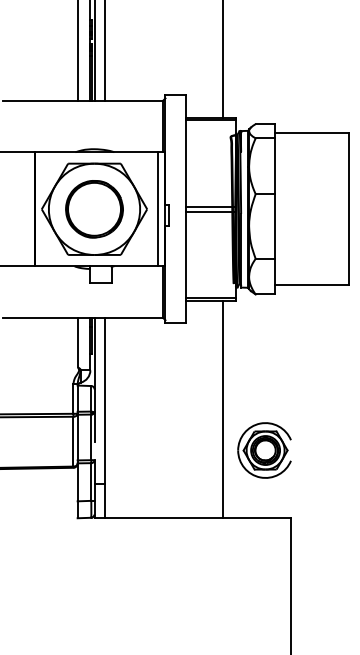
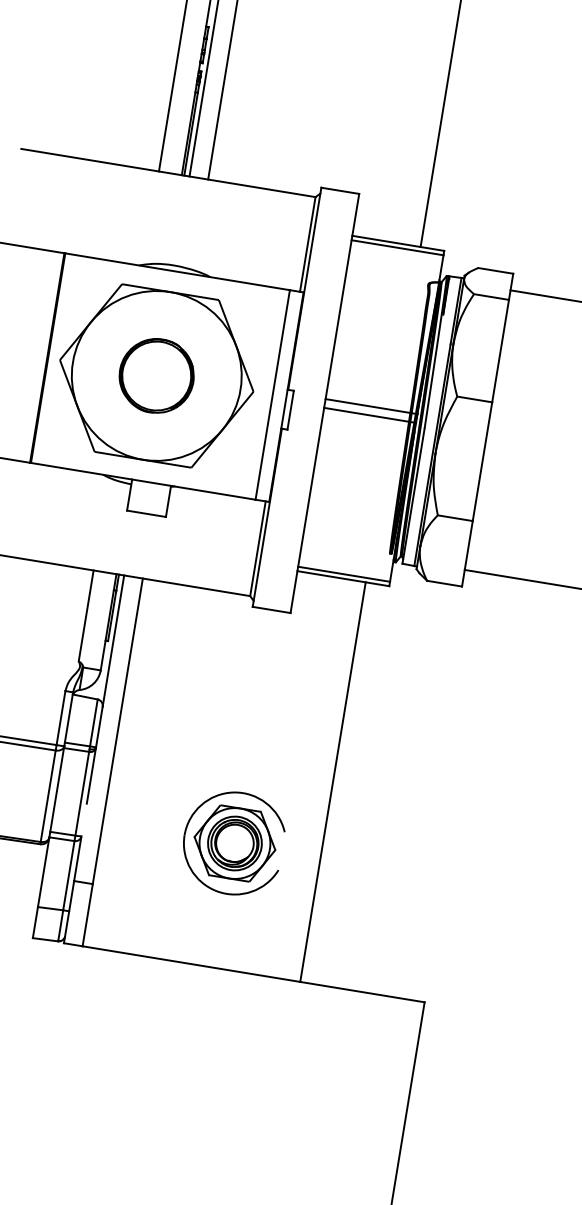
part: (94, 209) -> (156, 376), size x0.7
part: (264, 450) -> (232, 843), moved

